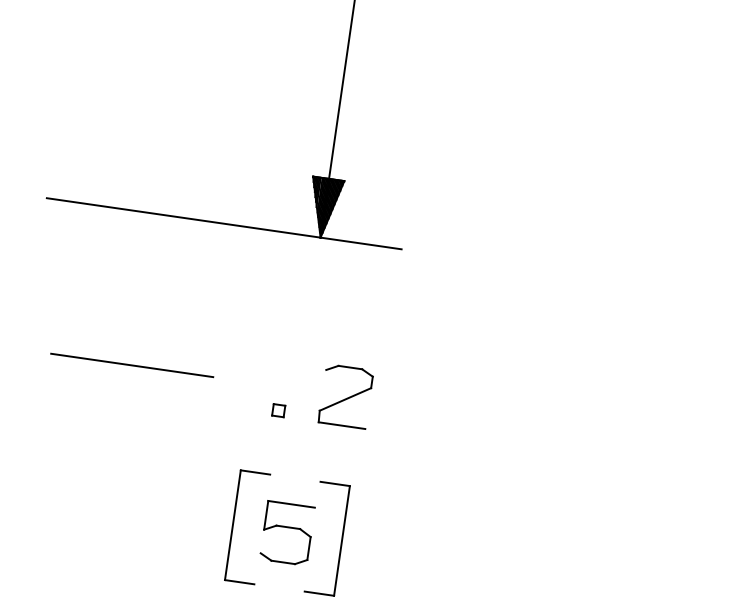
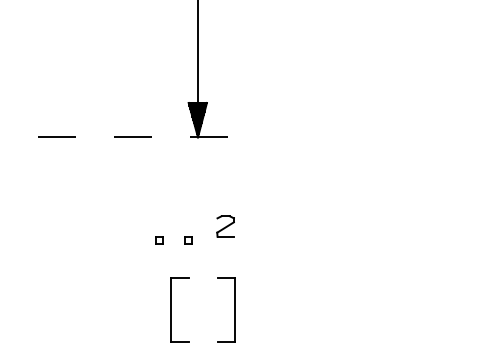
line: (224, 223) -> (141, 137), solid -> dashed
line: (130, 365) -> (99, 226), removed
part: (345, 396) -> (225, 226), size x0.6
part: (229, 404) -> (159, 240), added
part: (287, 532) -> (203, 309), removed

